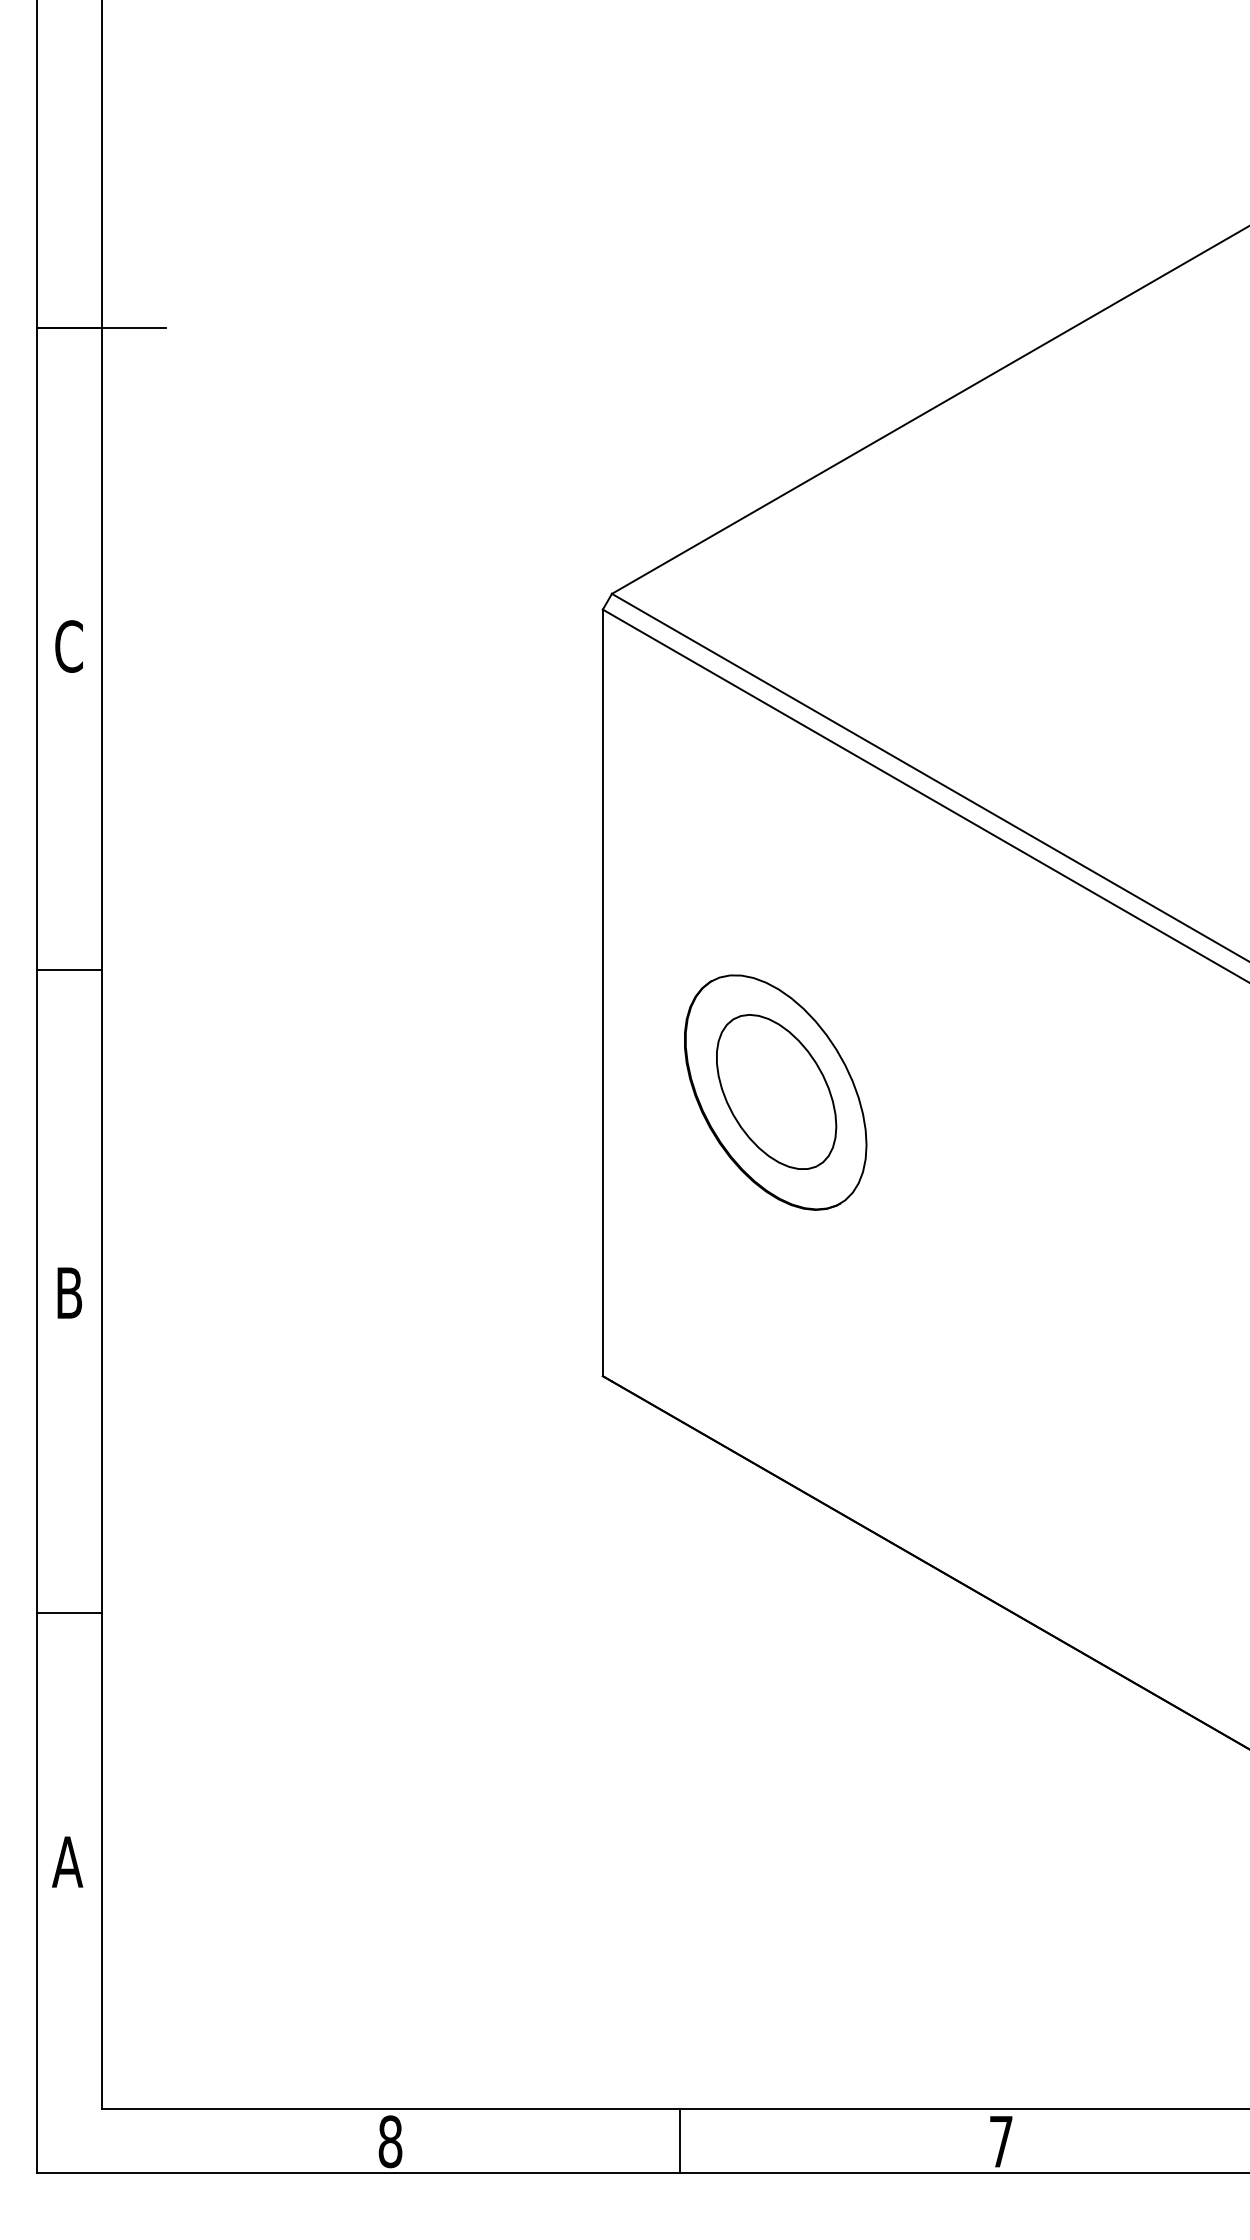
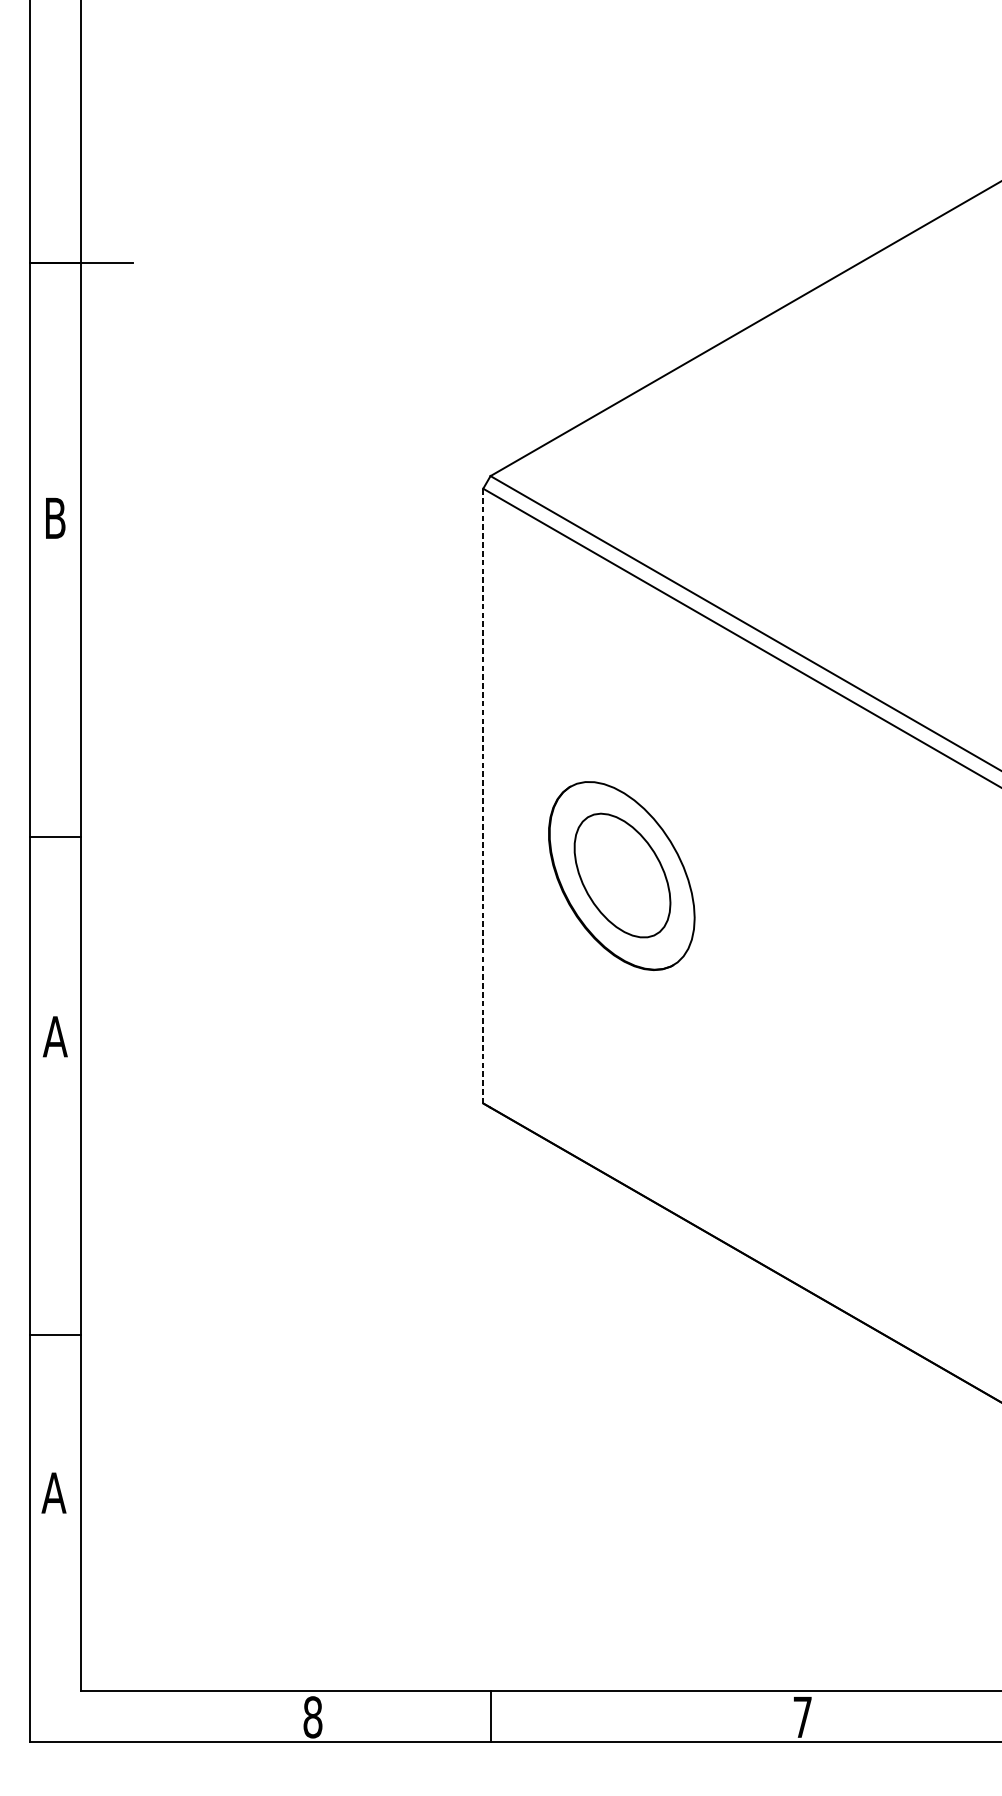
text: (68, 646) -> (54, 518), C -> B
line: (69, 970) -> (55, 837), moved
line: (602, 992) -> (482, 795), solid -> dashed
text: (68, 1292) -> (54, 1036), B -> A
line: (69, 1613) -> (55, 1334), moved
line: (680, 2140) -> (490, 1716), moved

